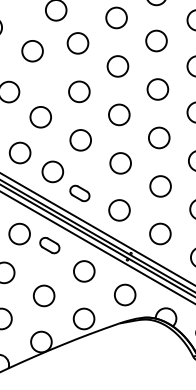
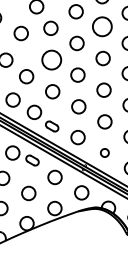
circle: (155, 40) -> (101, 26), size x1.4
circle: (78, 90) -> (51, 59), size x1.4
circle: (159, 233) -> (104, 152), size x0.6

